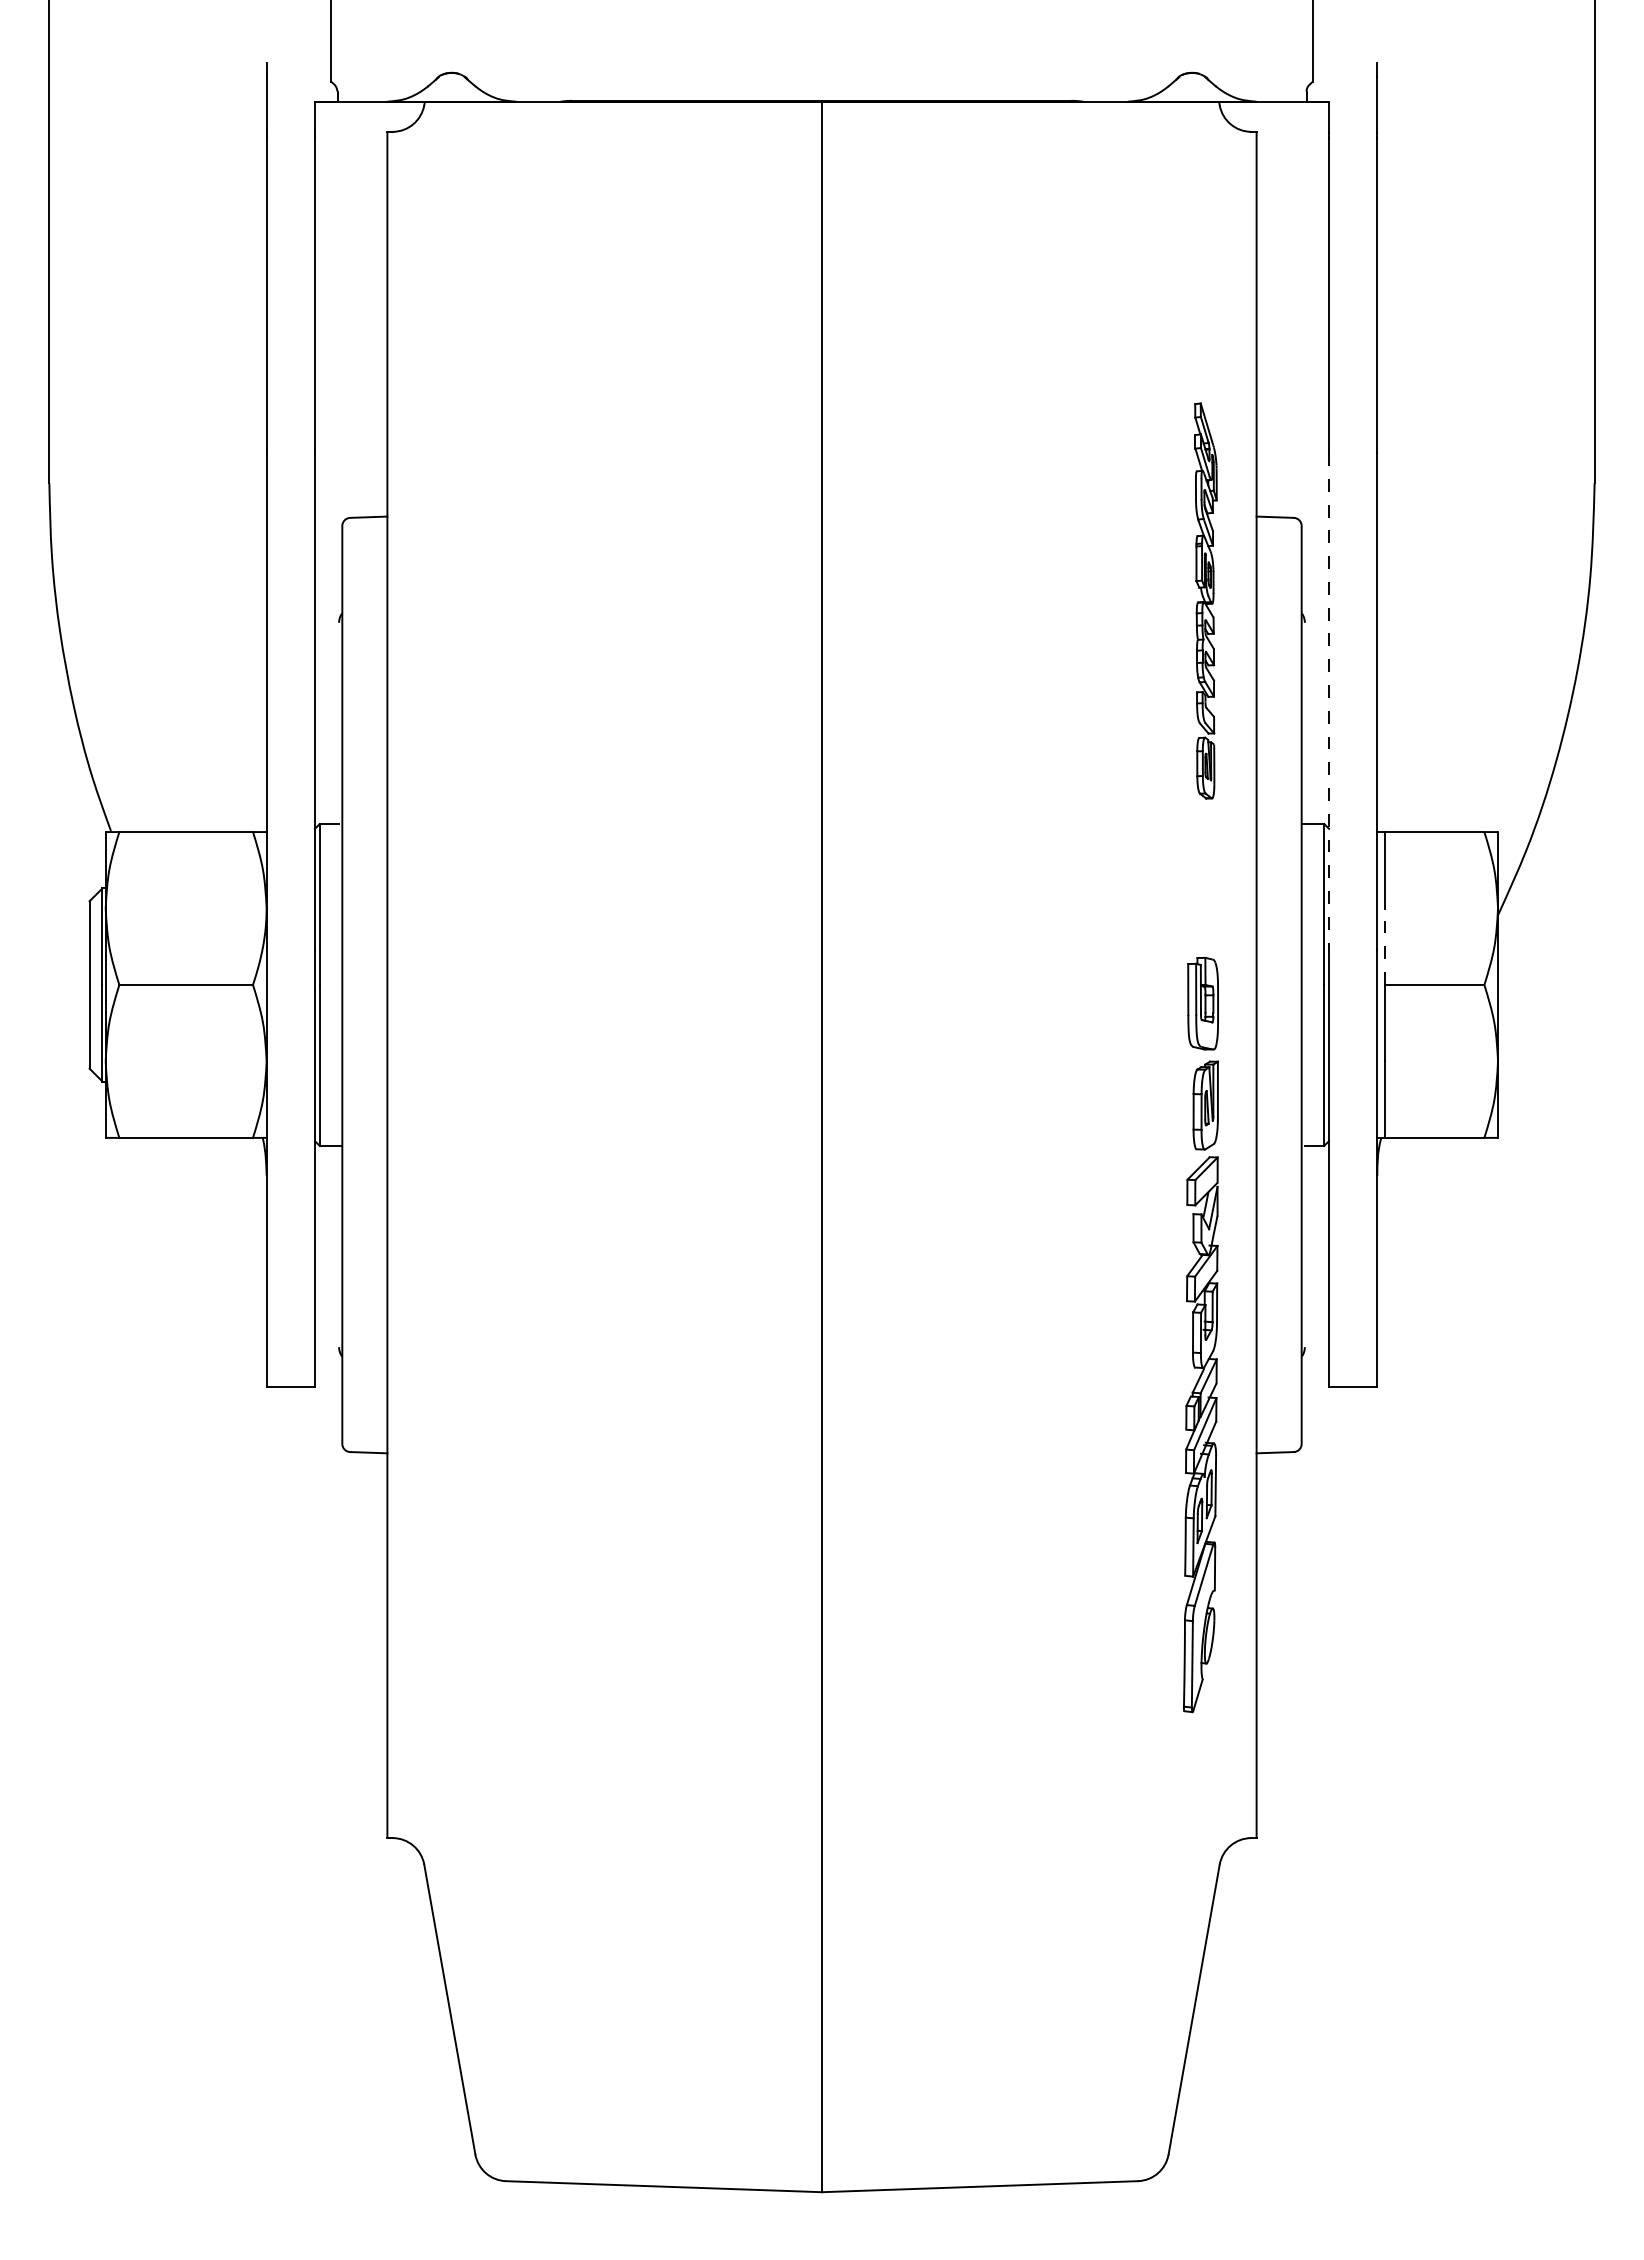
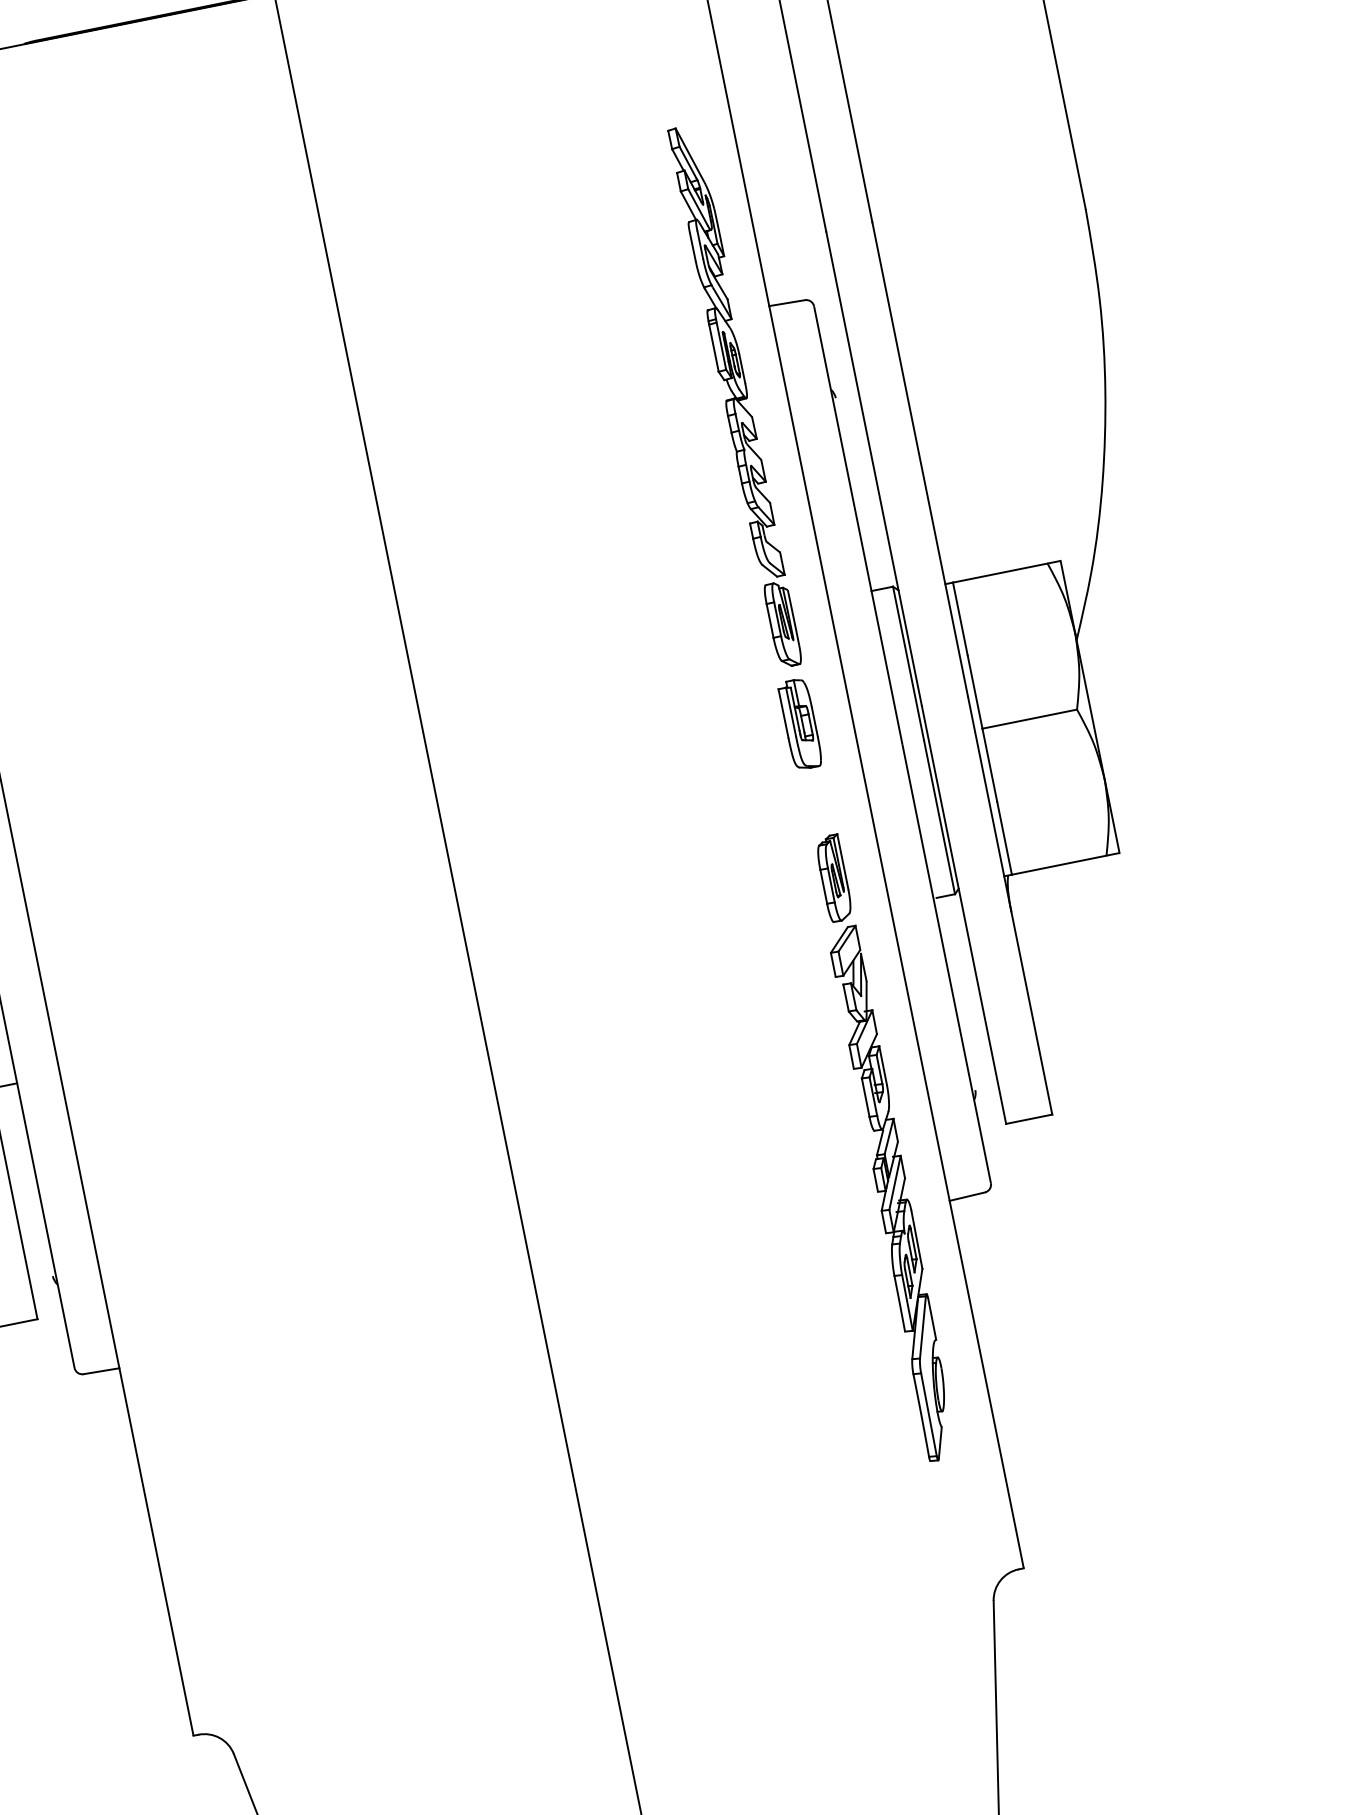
part: (1205, 600) -> (736, 396), size x1.43
line: (1329, 702) -> (874, 469), dashed -> solid
line: (1385, 946) -> (975, 691), dashed -> solid
part: (1202, 1003) -> (799, 724), moved

